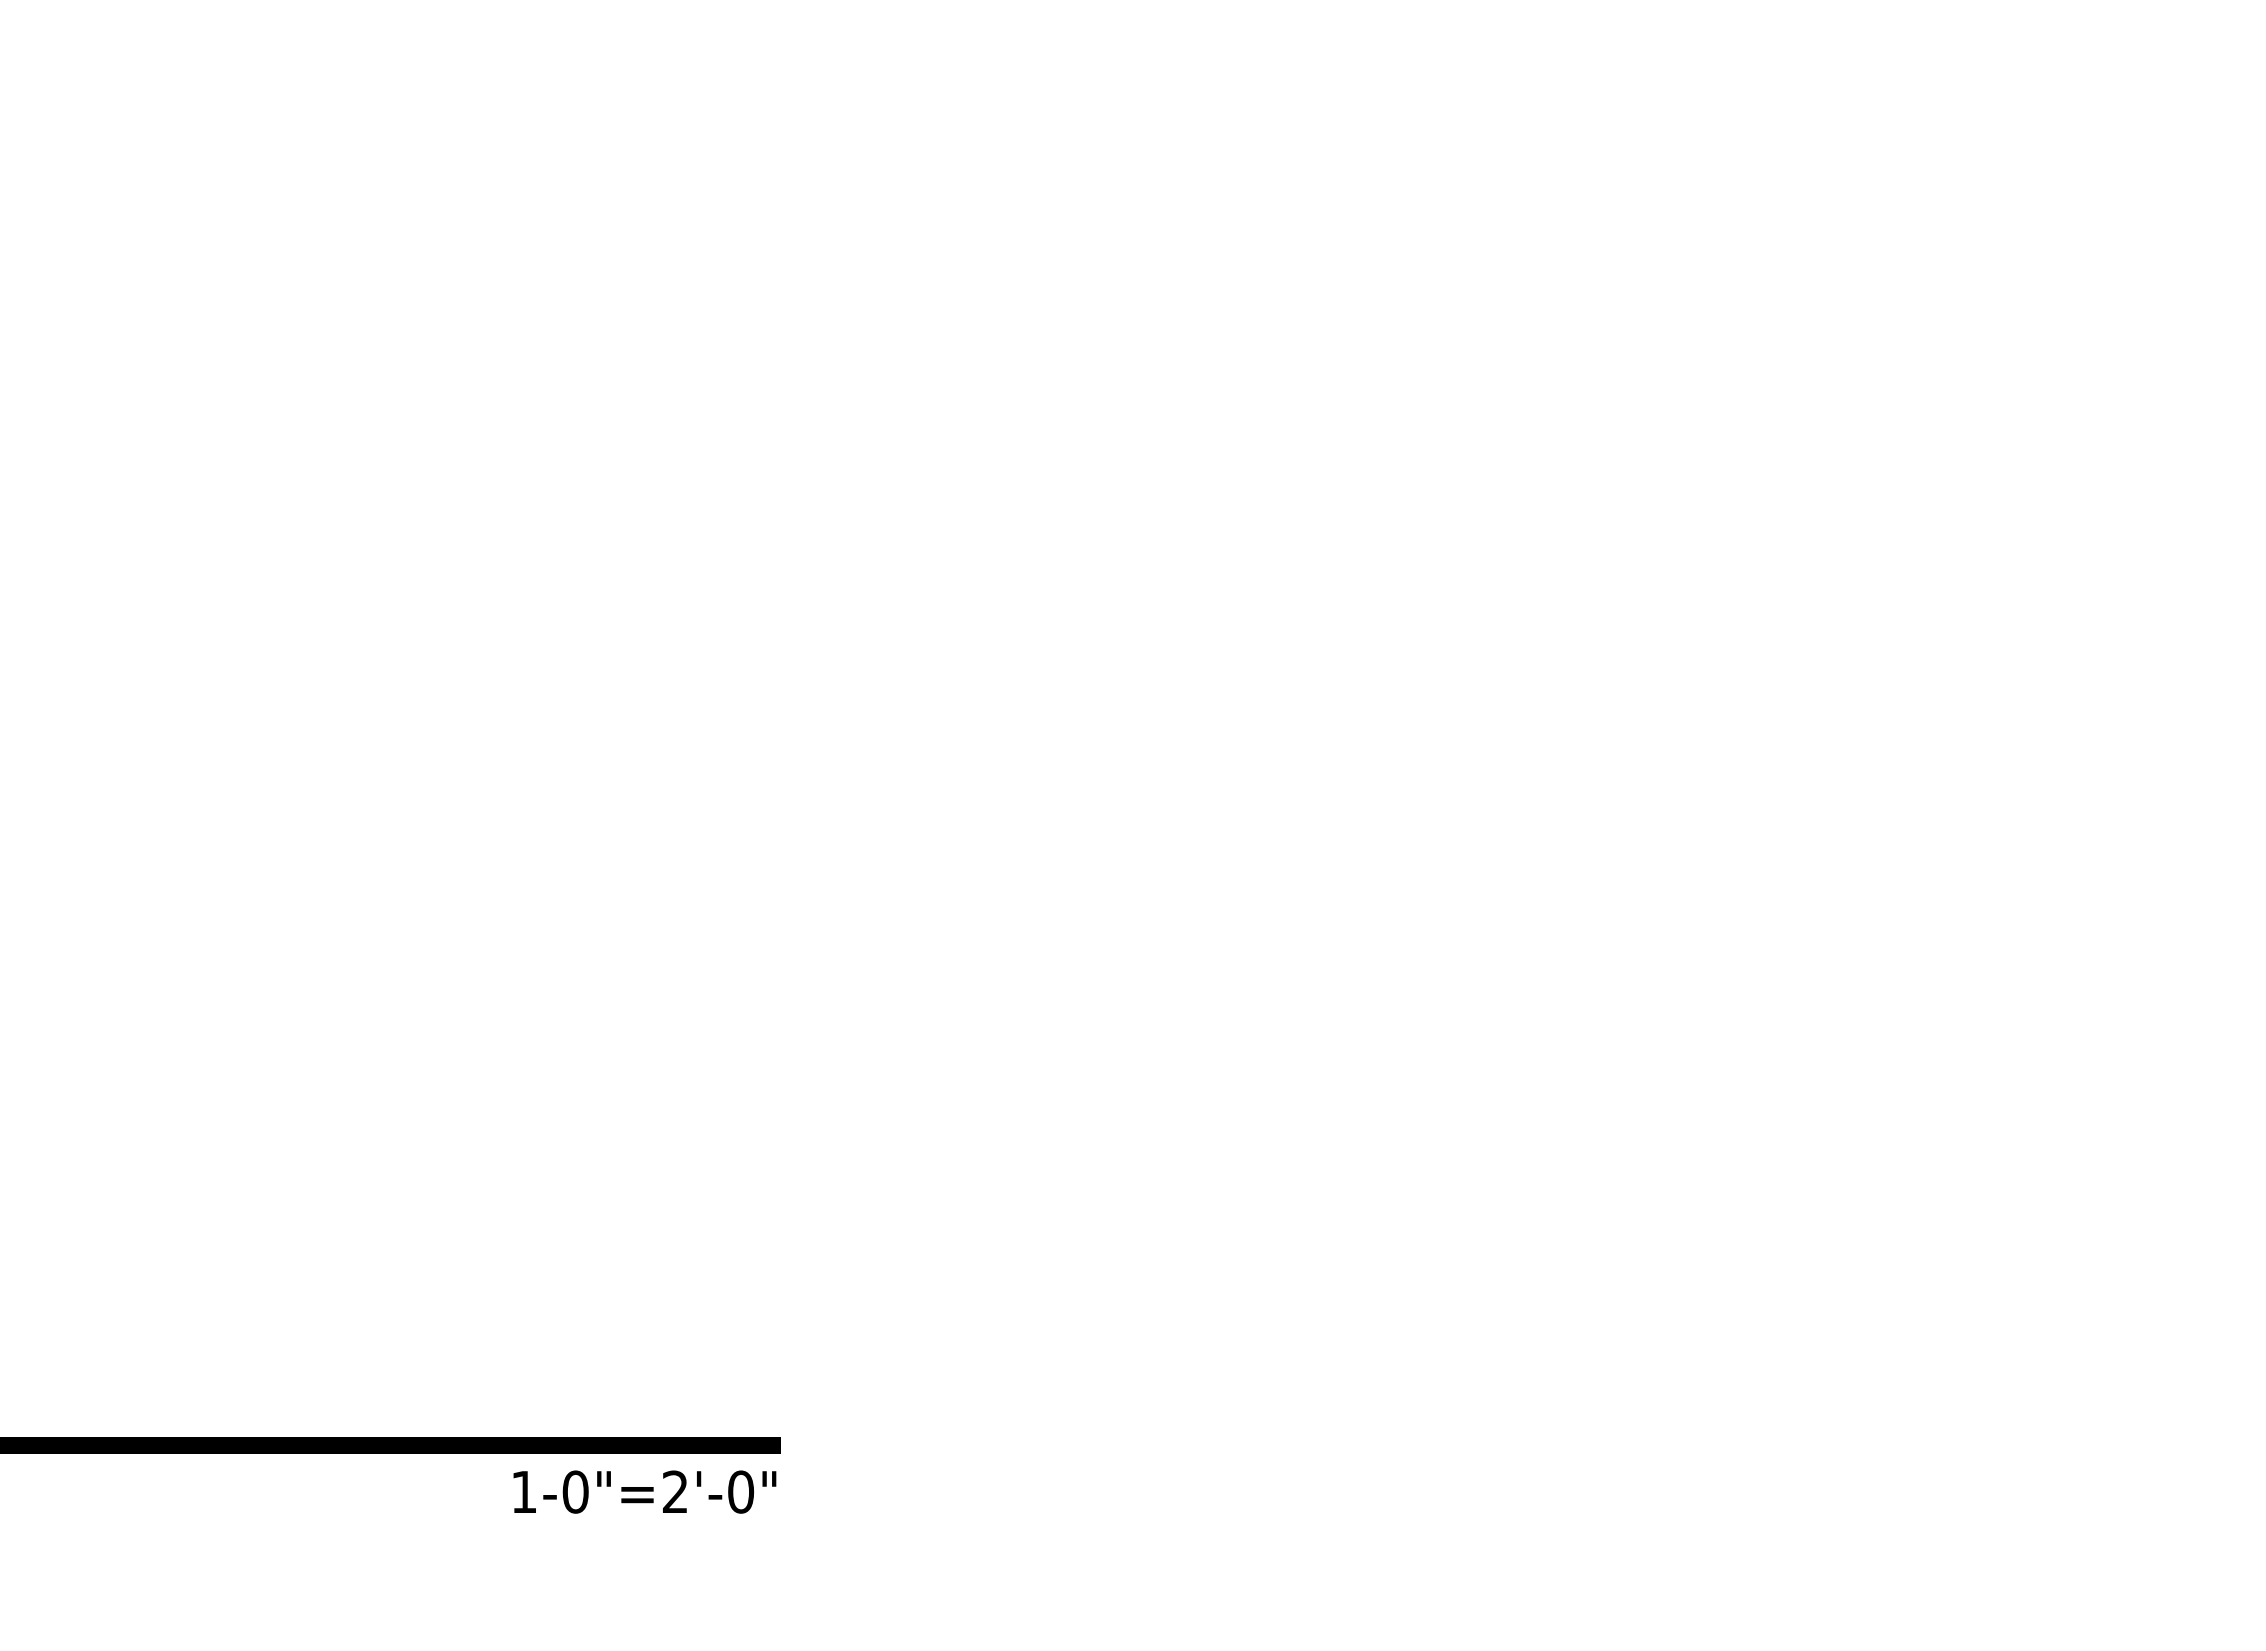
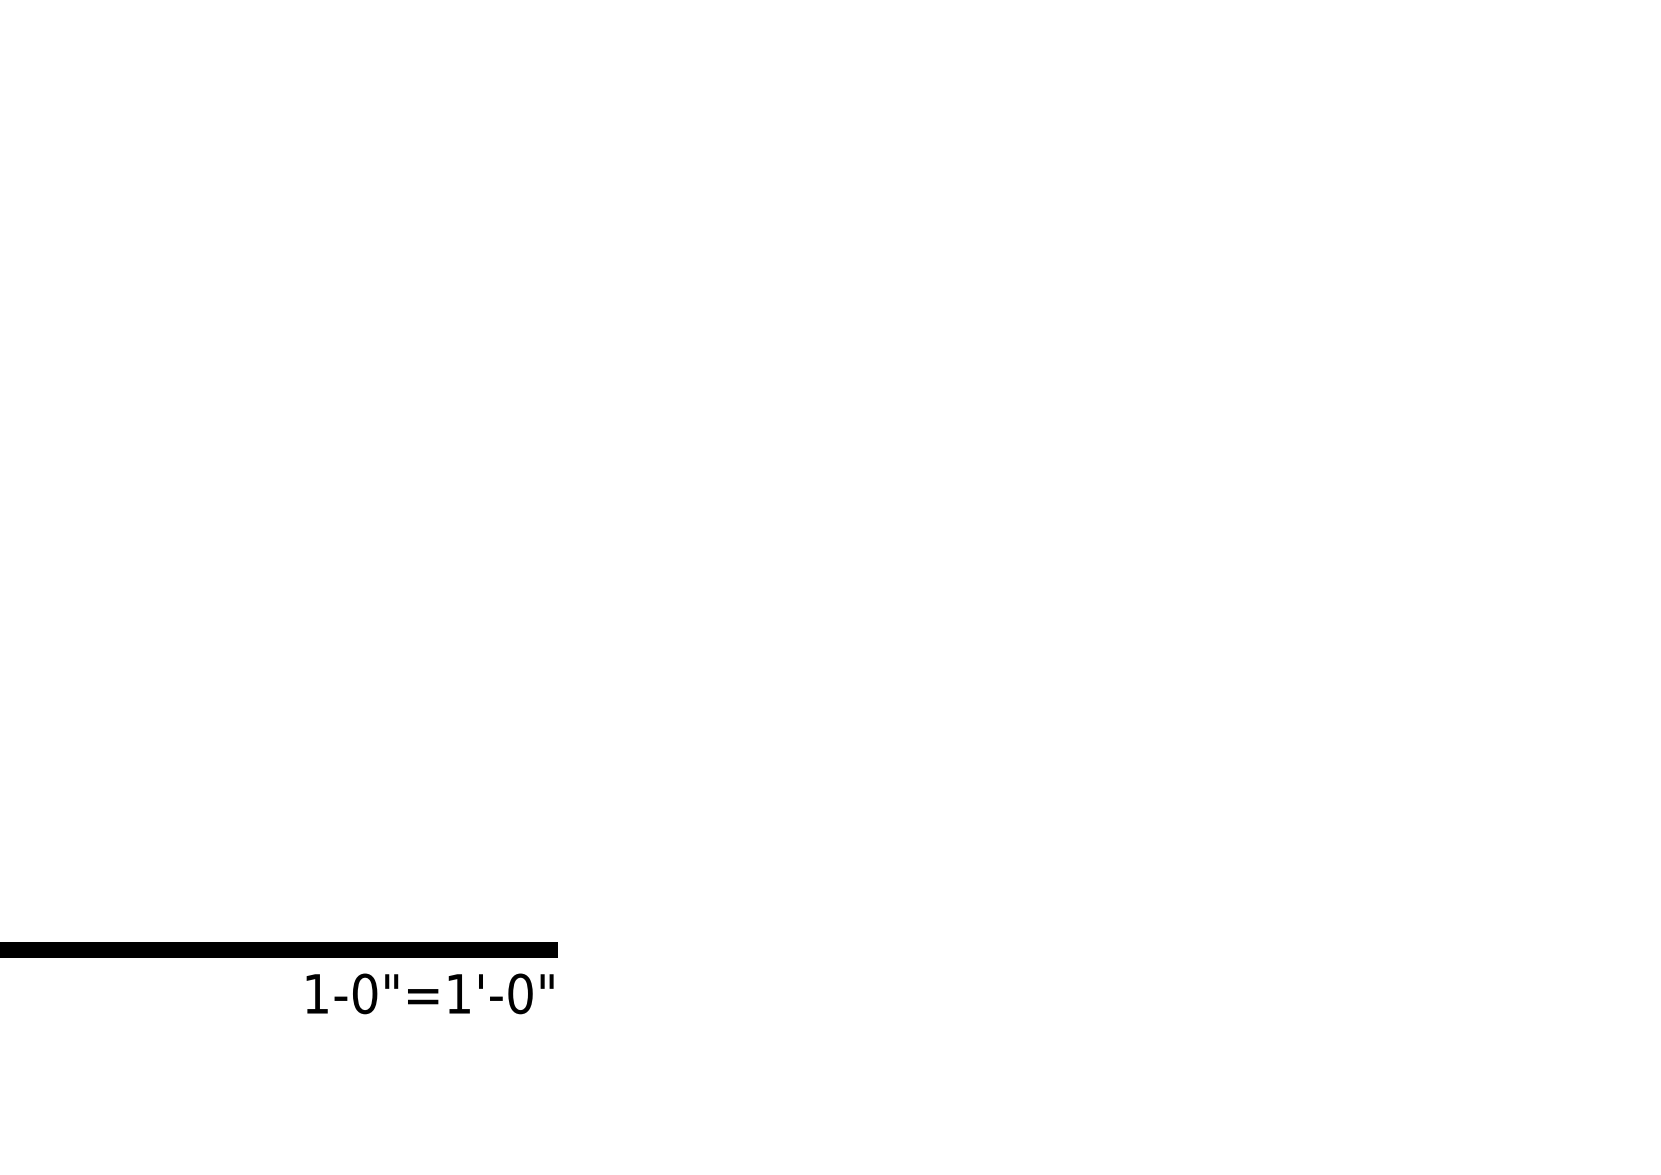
text: (675, 1491) -> (458, 993), 1-0"=2'-0" -> 1-0"=1'-0"

